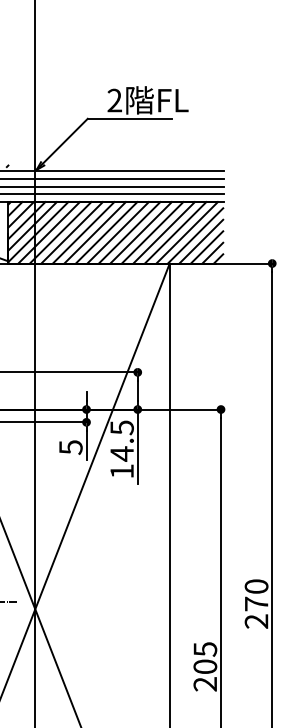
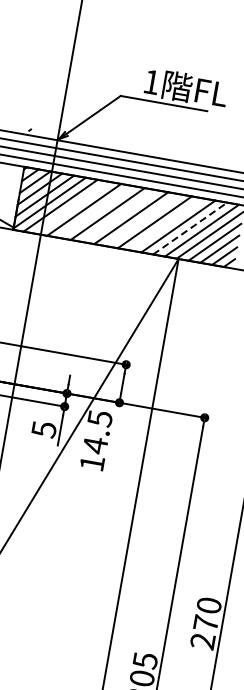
text: (114, 100) -> (151, 82), 2 -> 1
line: (60, 232) -> (72, 207), removed
line: (83, 232) -> (95, 211), removed
line: (106, 232) -> (119, 215), removed
line: (129, 232) -> (142, 219), removed
line: (152, 232) -> (166, 224), removed
line: (176, 232) -> (191, 228), solid -> dashed
line: (137, 446) -> (112, 440), removed

